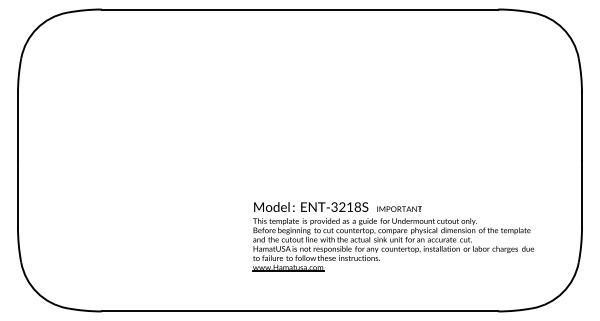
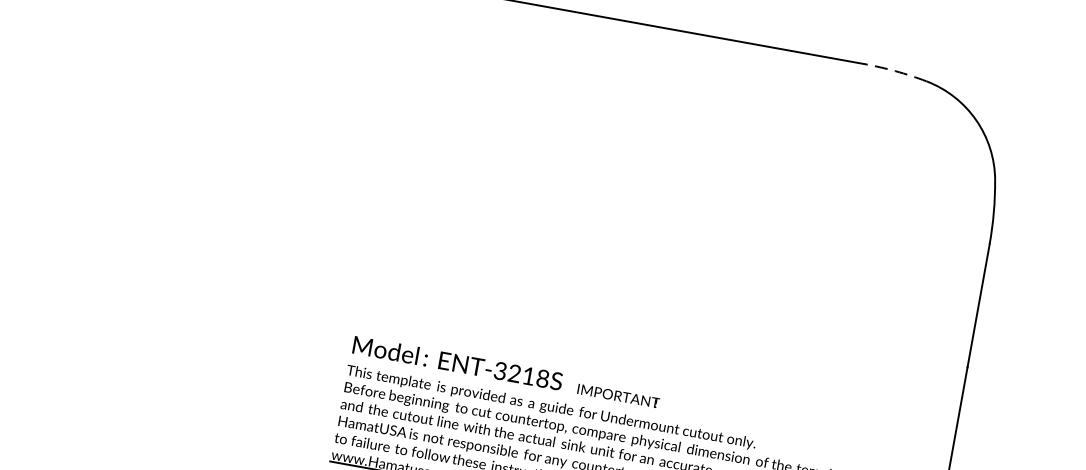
arc: (515, 10) -> (895, 71), solid -> dashed

